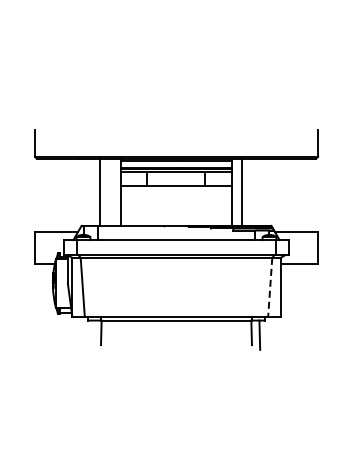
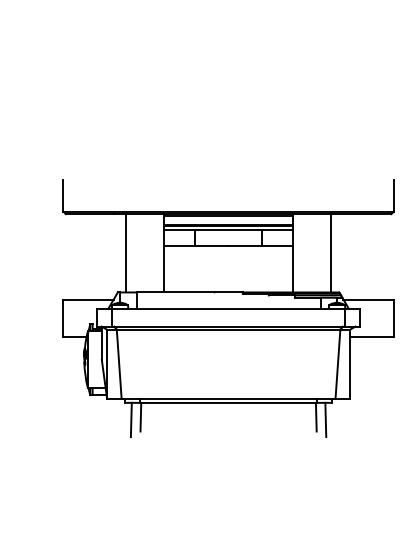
line: (99, 191) -> (125, 252), moved
line: (242, 191) -> (331, 252), moved
line: (270, 287) -> (338, 364), dashed -> solid
line: (92, 334) -> (130, 419), added

